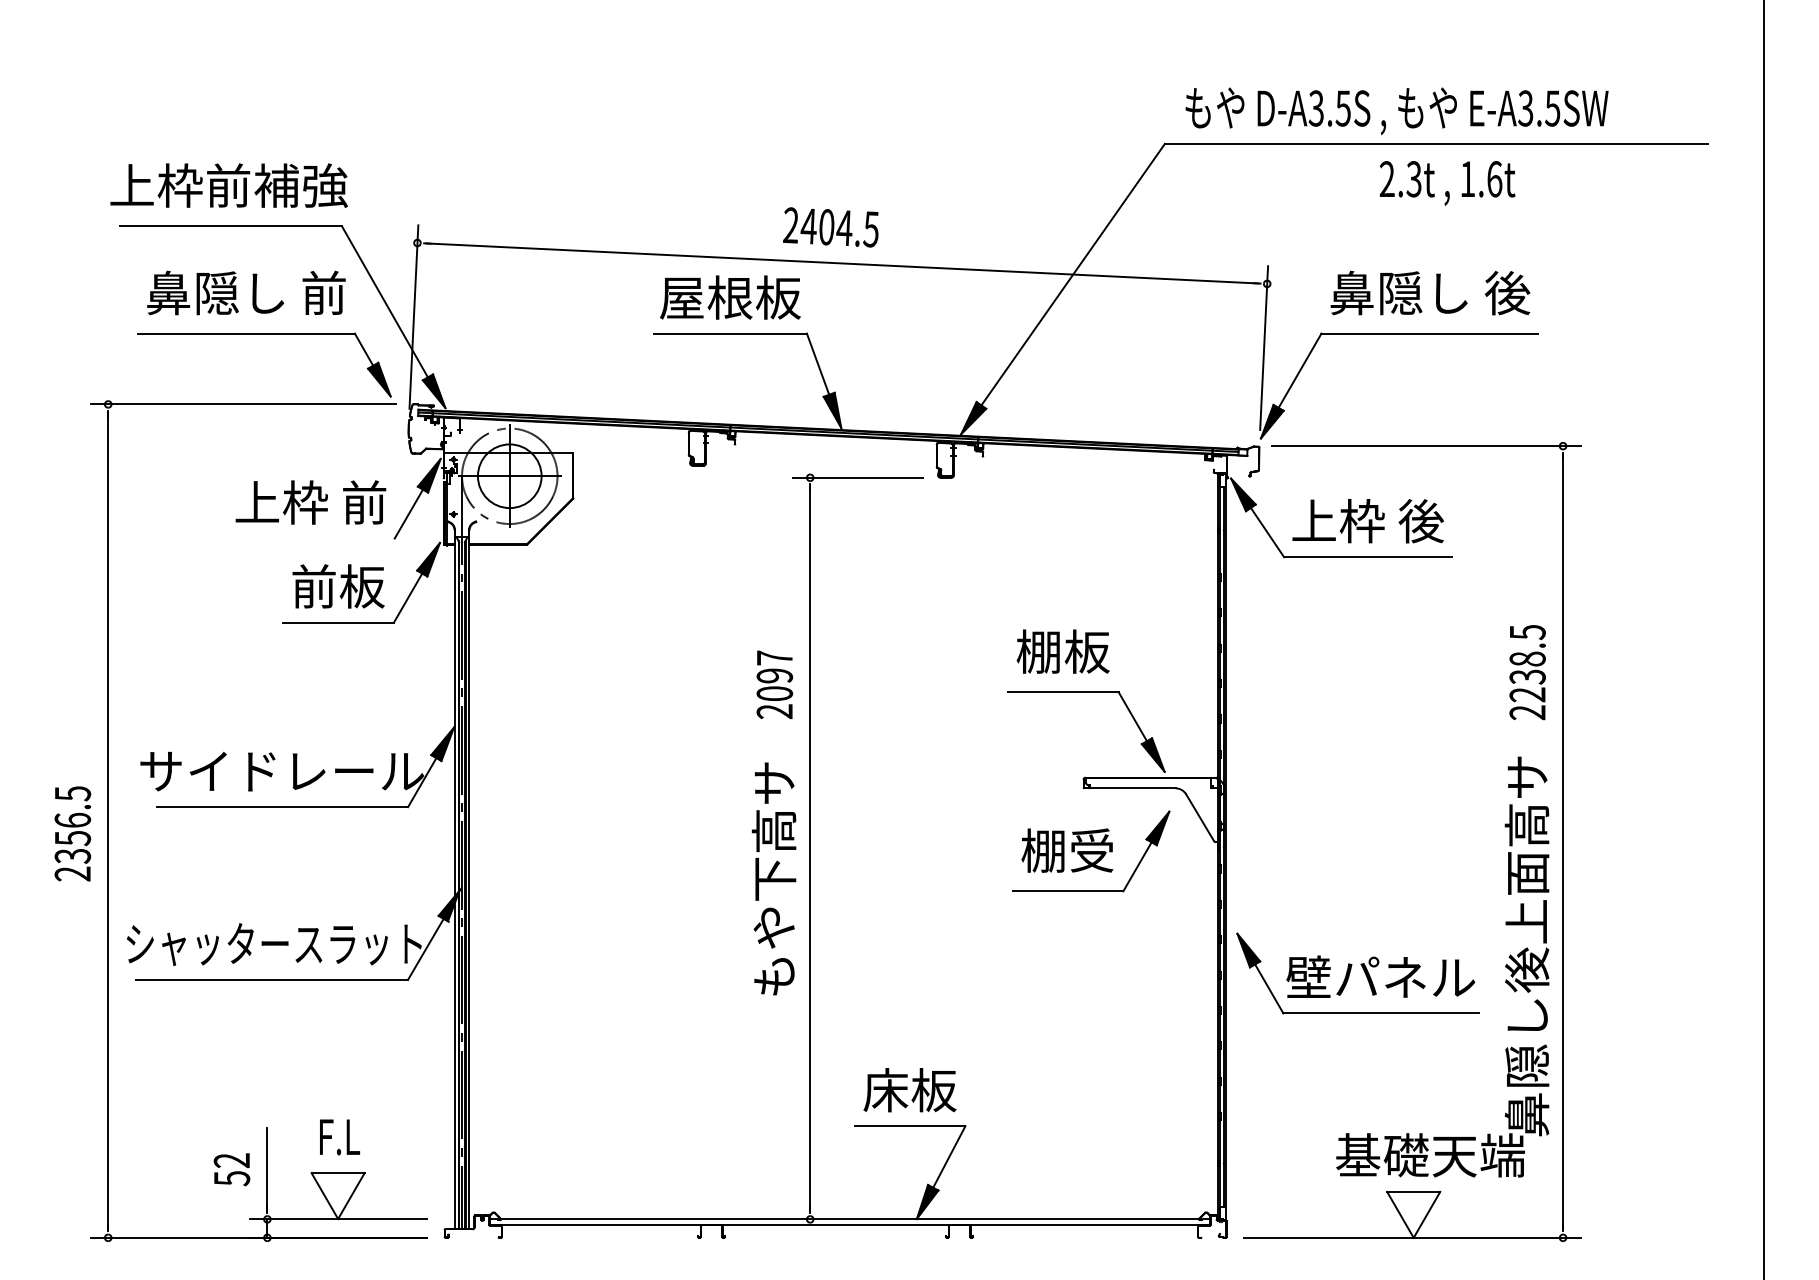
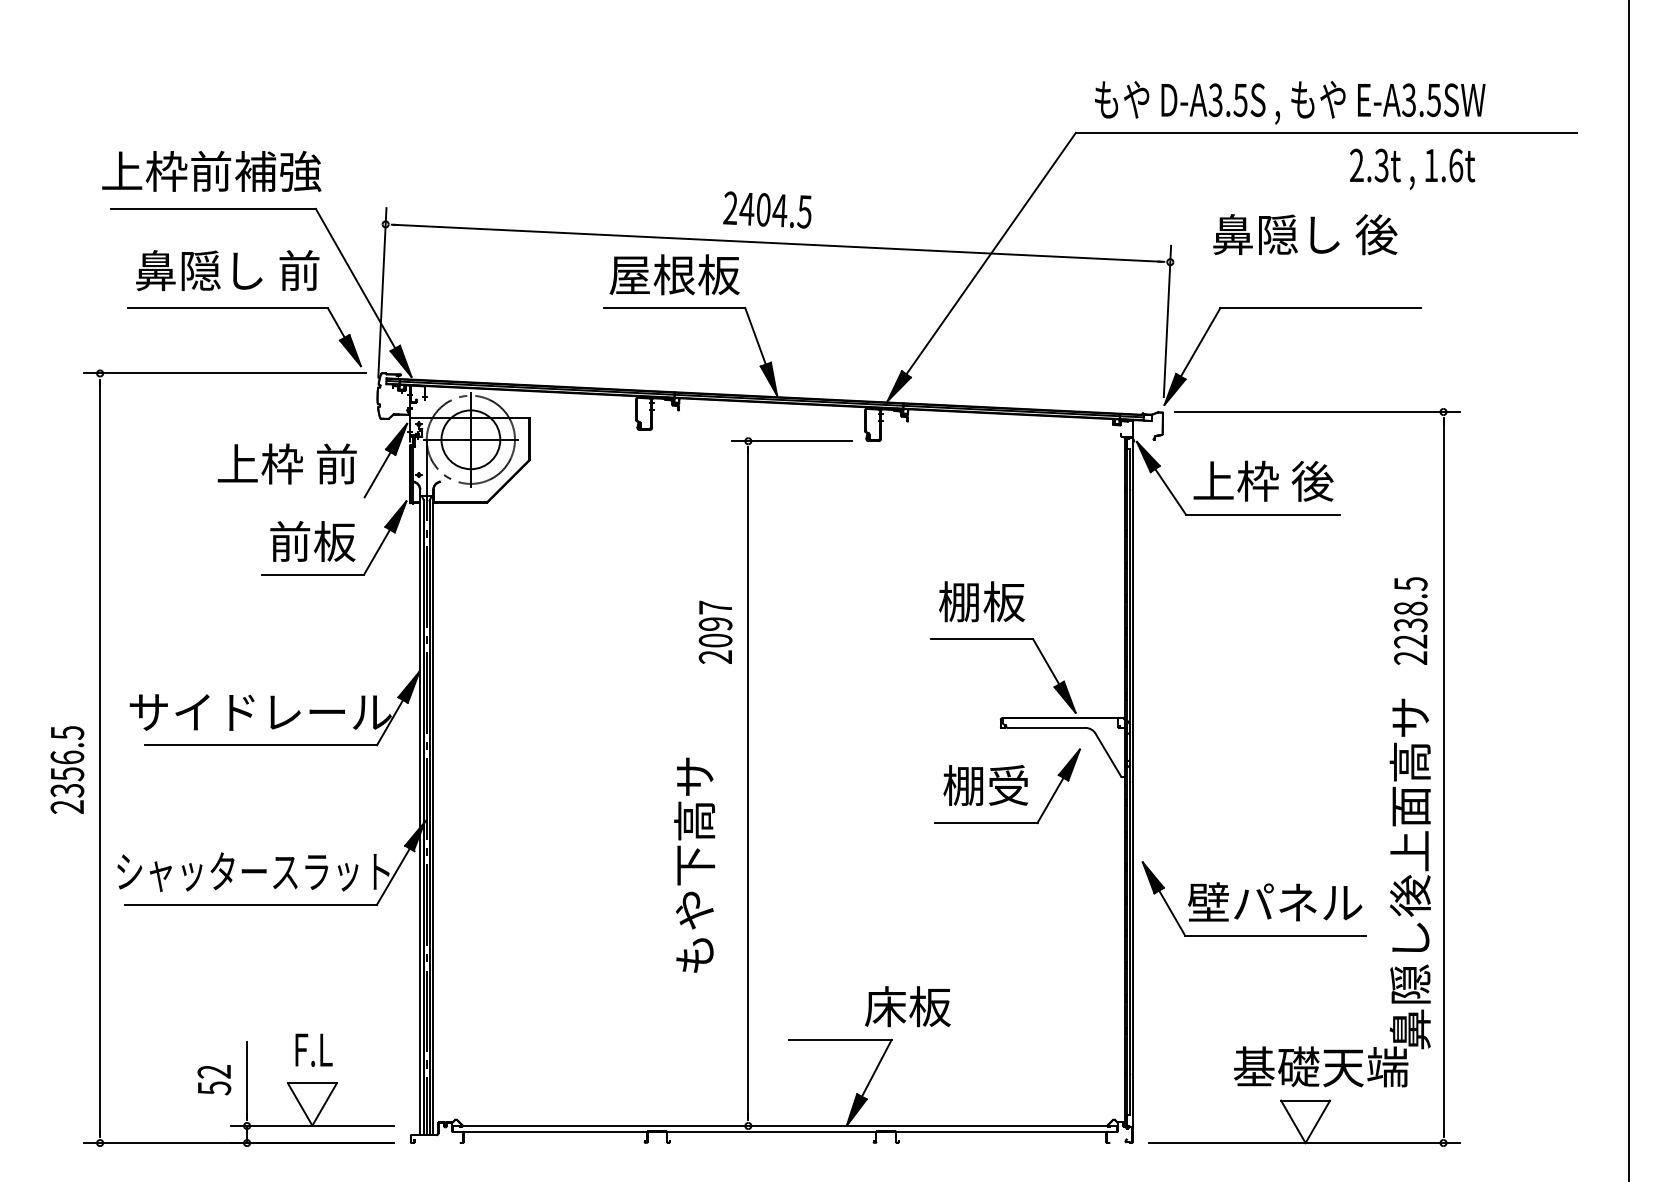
text: (1447, 183) -> (1412, 169), moved
text: (1430, 292) -> (1305, 234), moved
text: (773, 878) -> (694, 864), moved
text: (909, 1090) -> (907, 1006), moved

